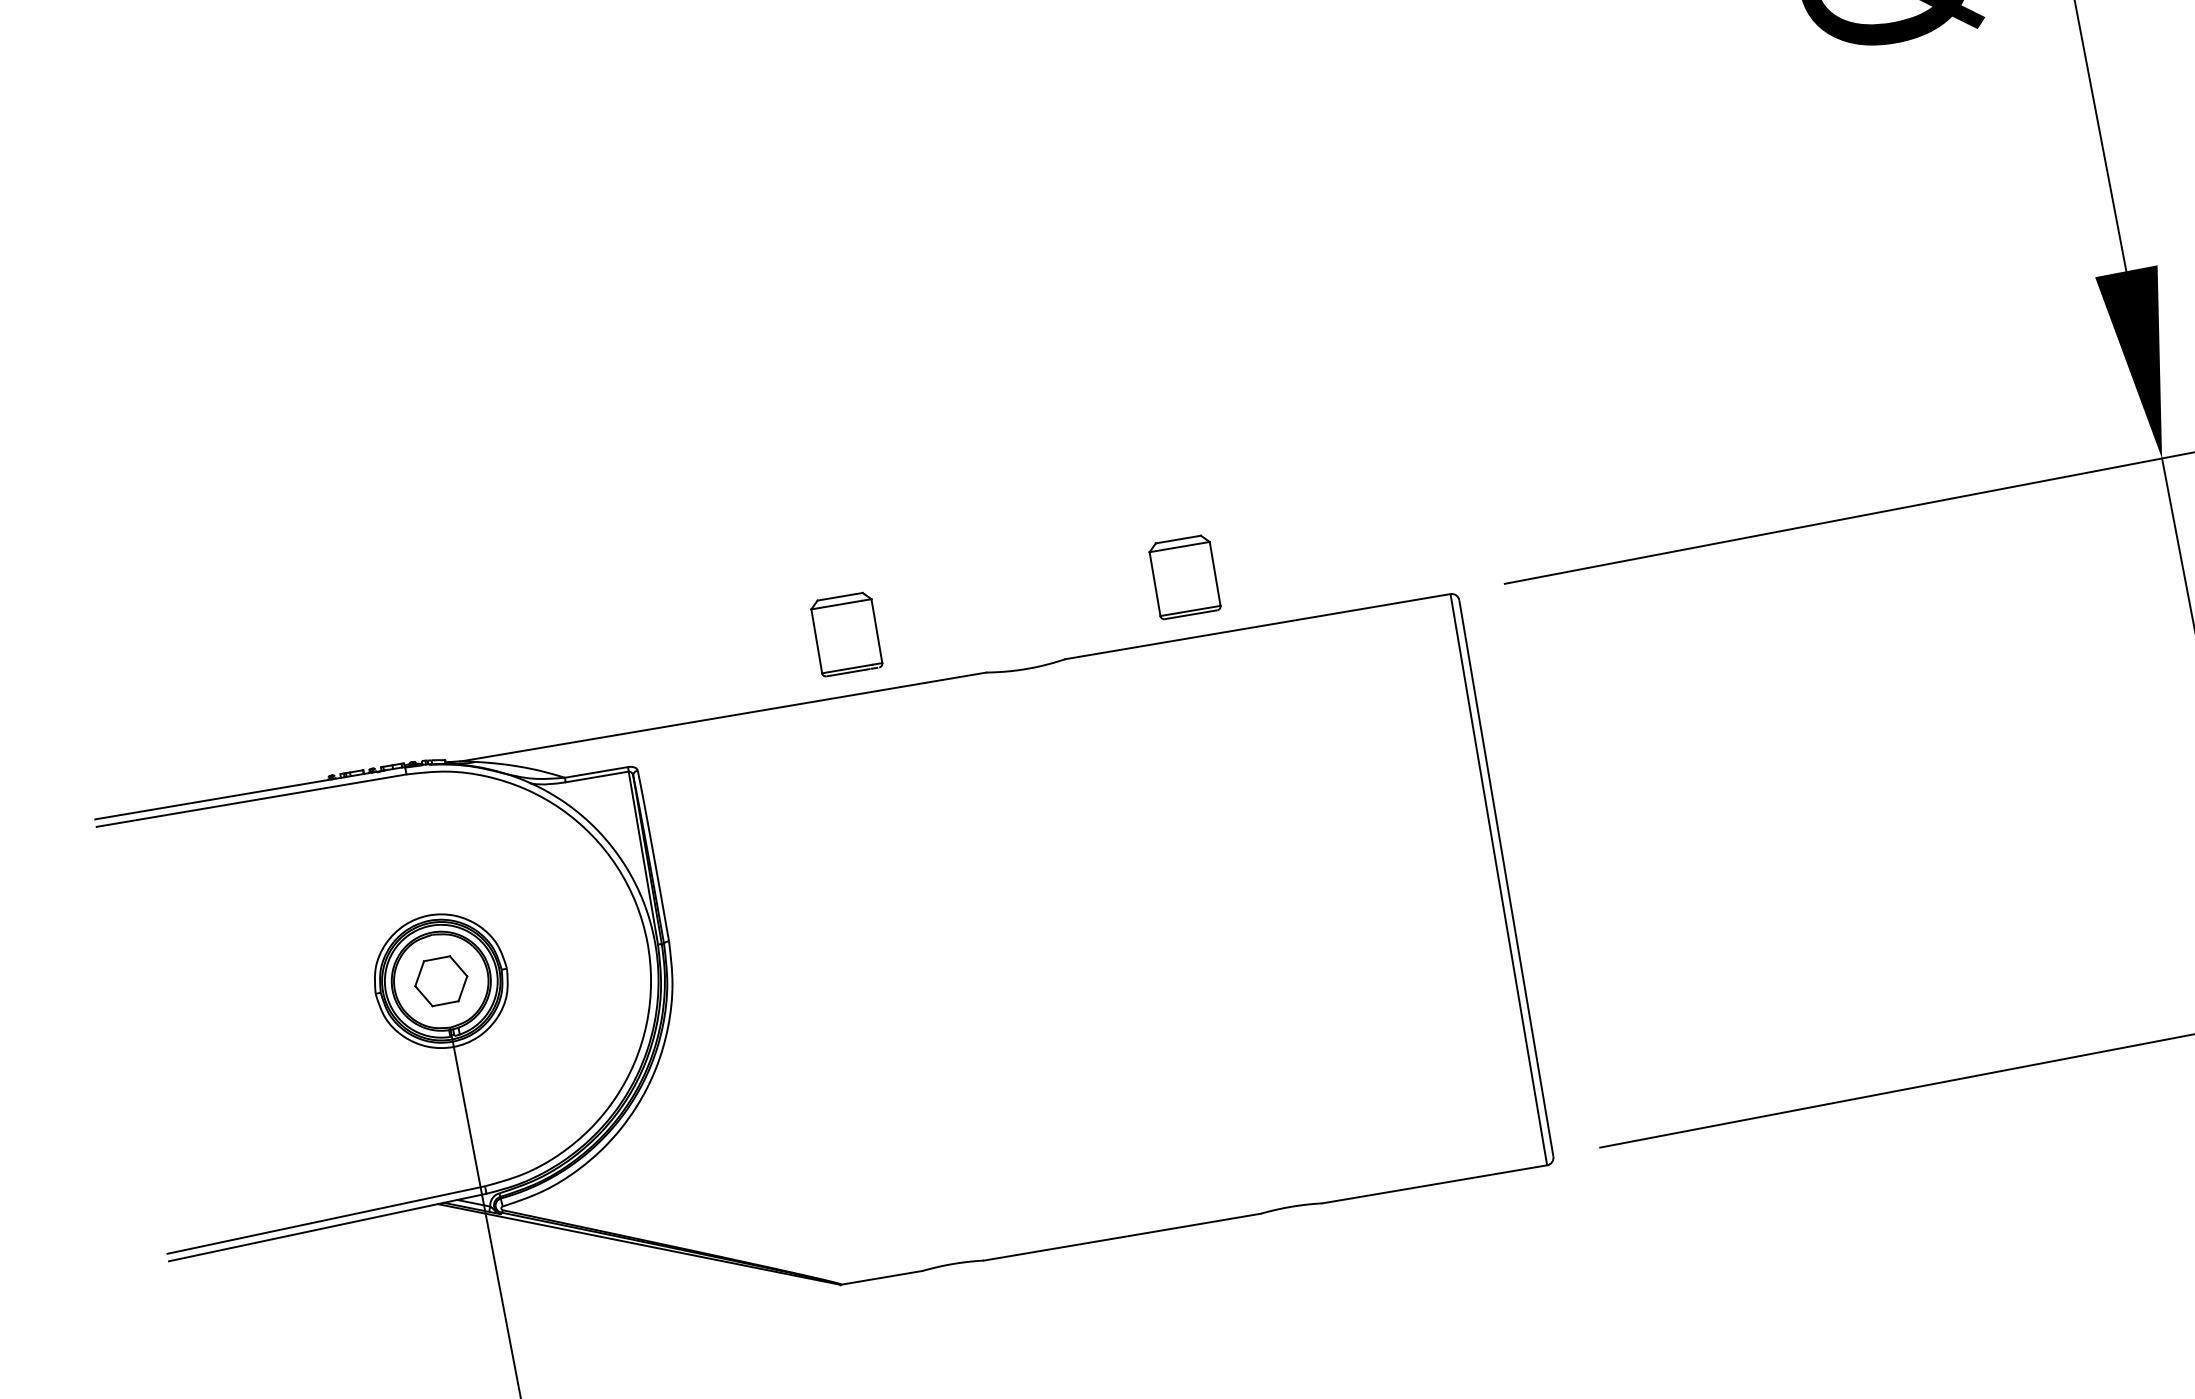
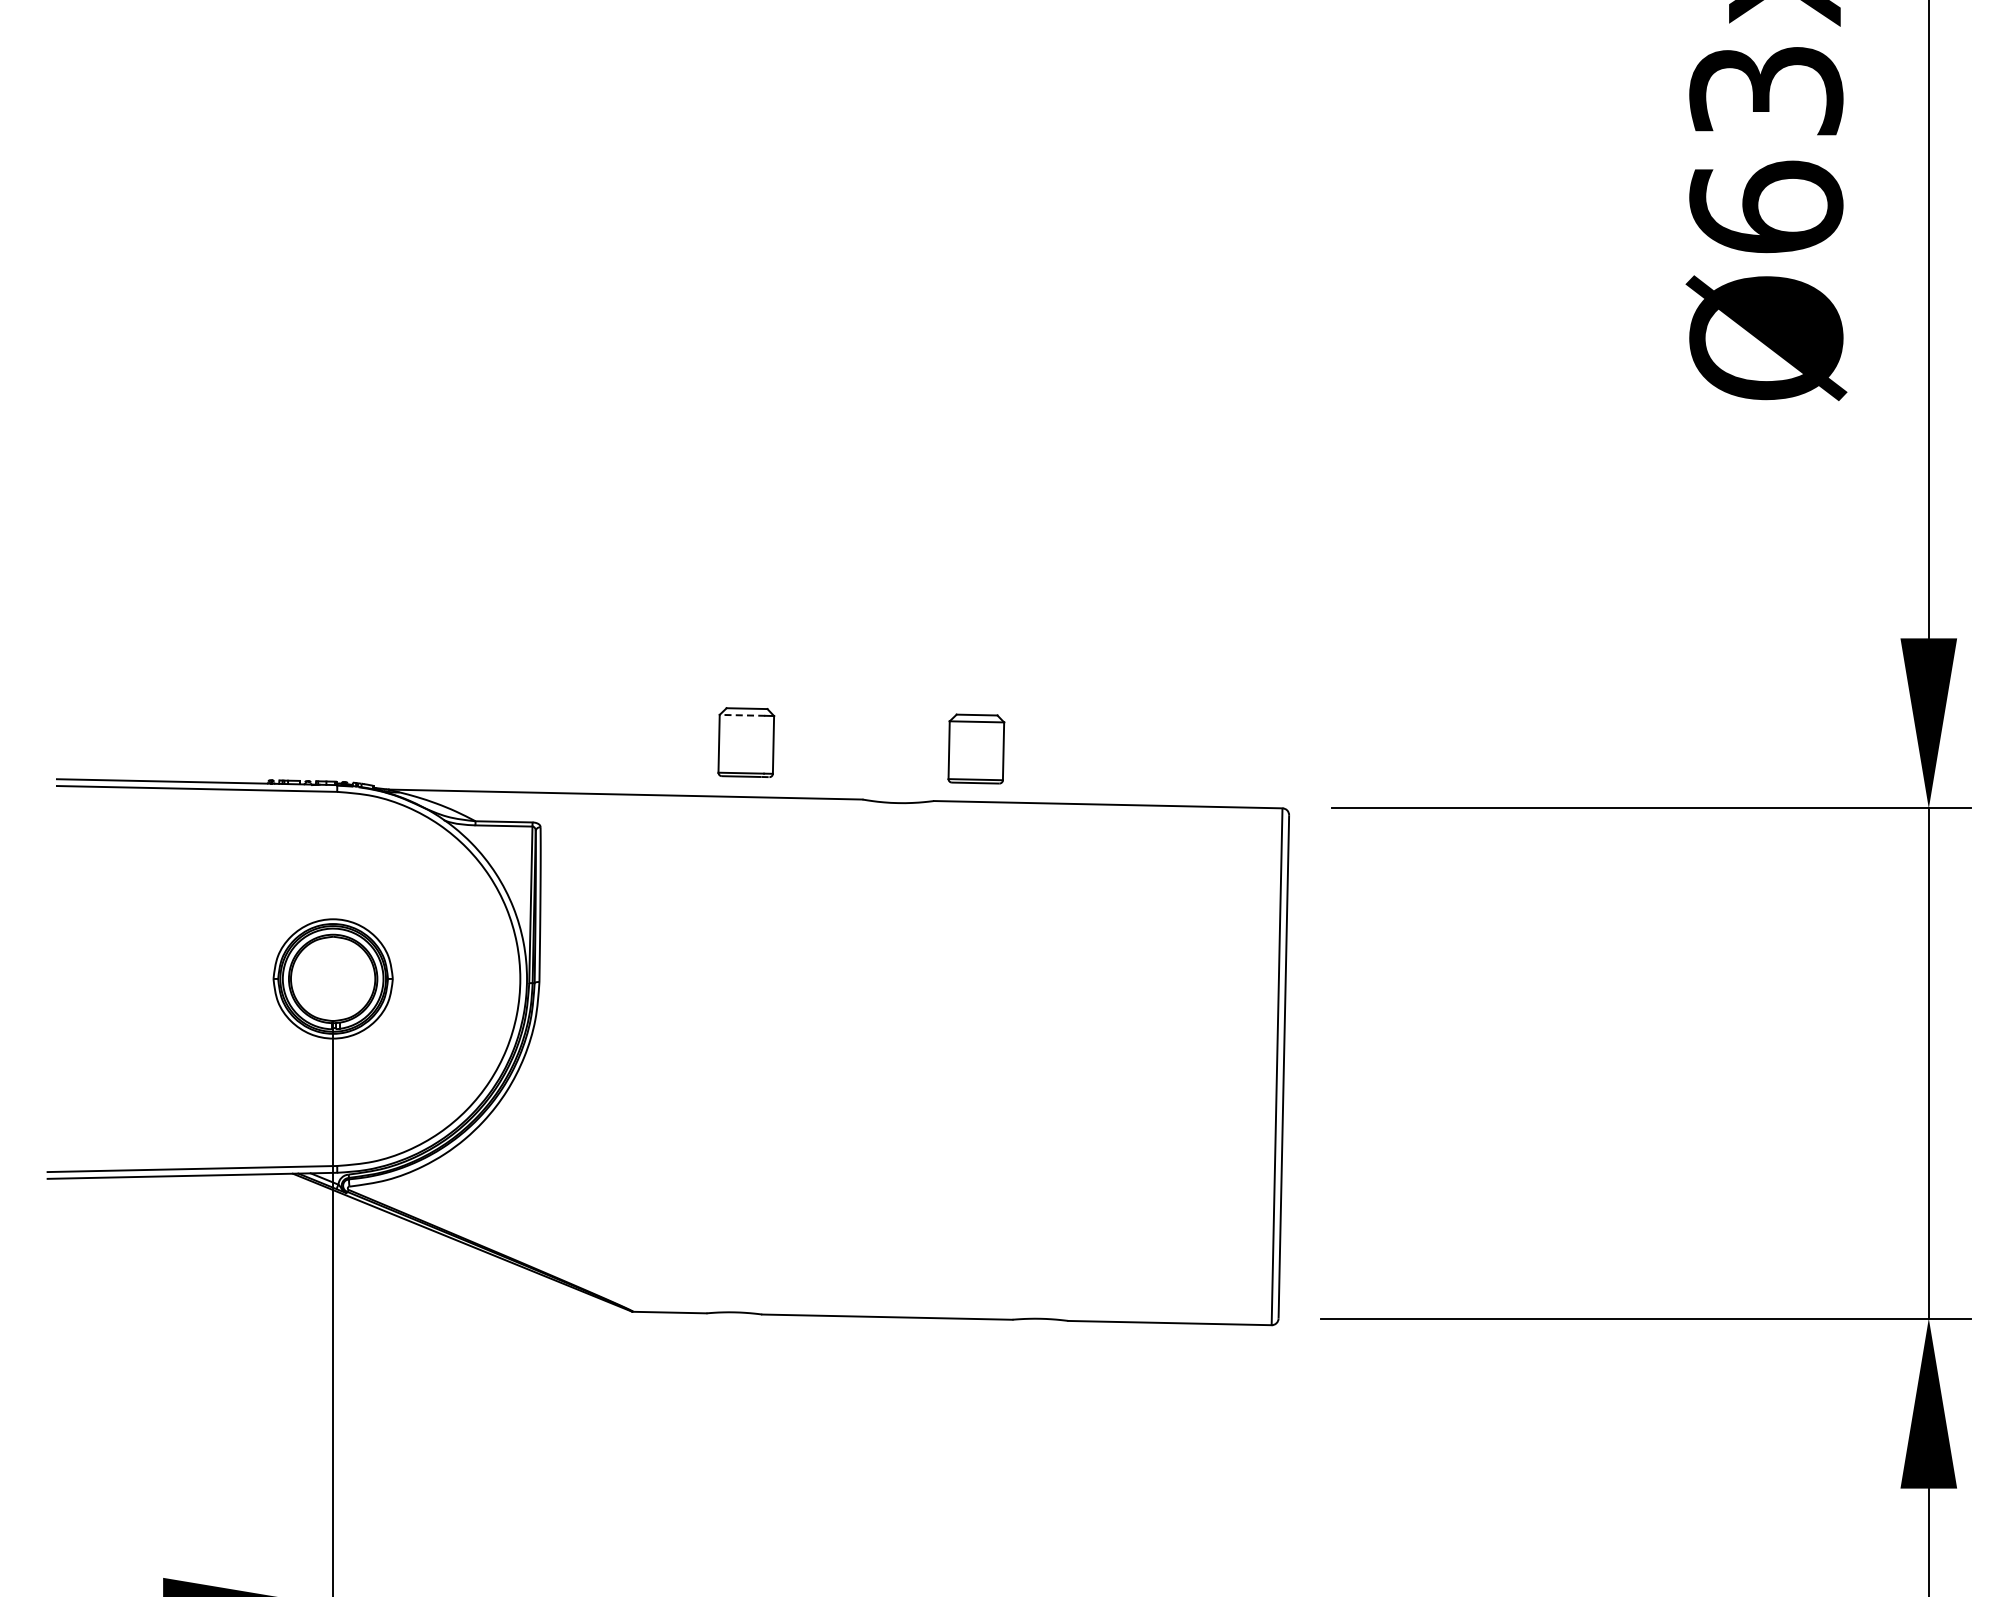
part: (1184, 576) -> (976, 748), moved
line: (836, 605) -> (742, 715), solid -> dashed
part: (440, 980) -> (332, 978), removed

